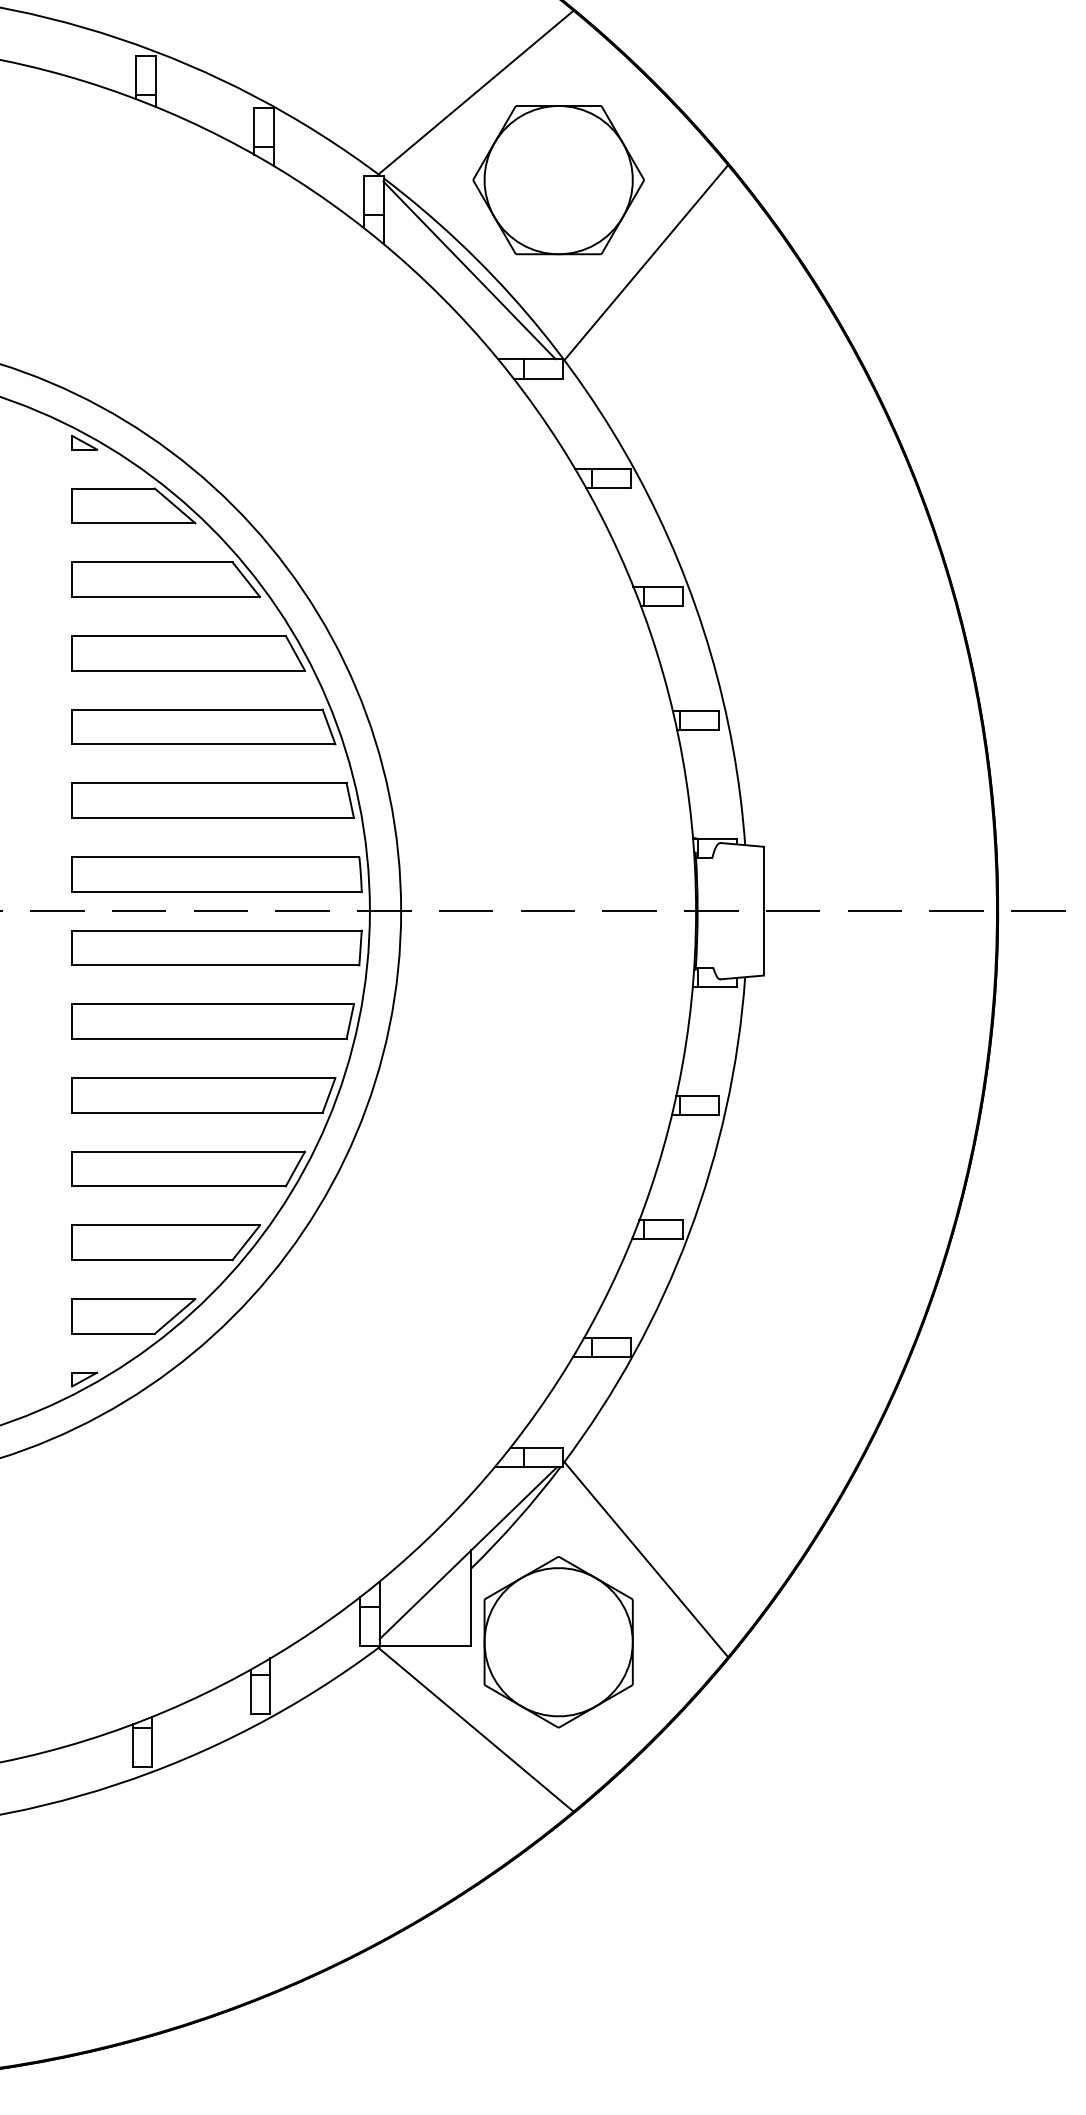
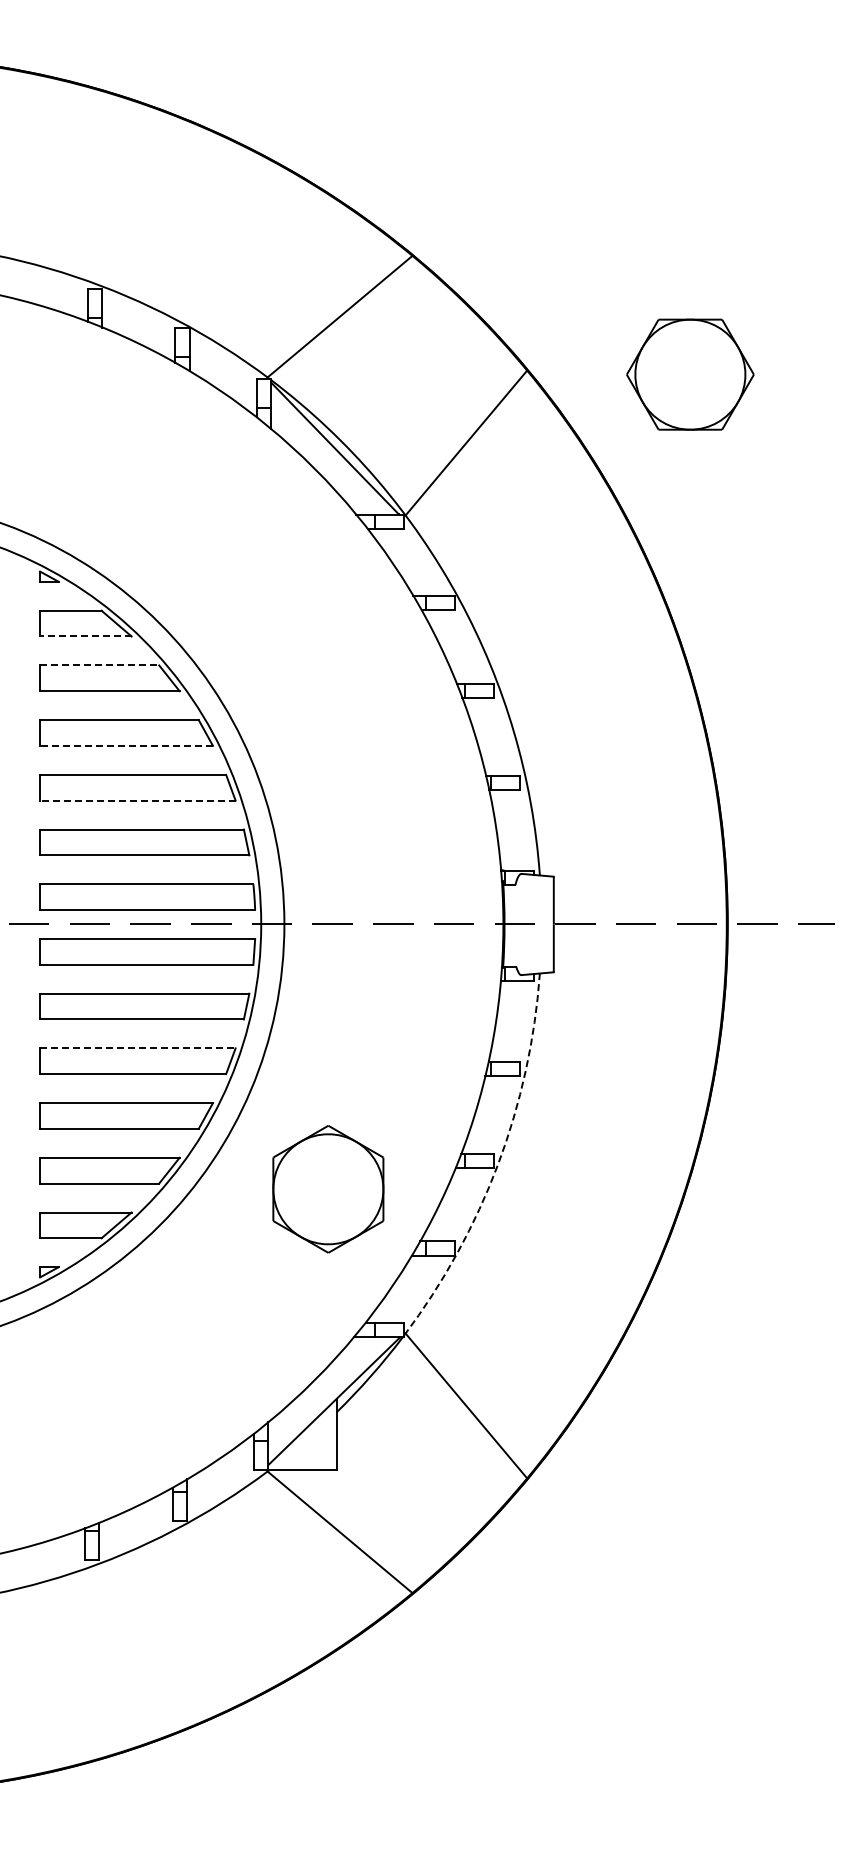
part: (558, 179) -> (690, 374), moved
line: (133, 523) -> (85, 636), solid -> dashed
line: (152, 562) -> (99, 665), solid -> dashed
line: (188, 670) -> (126, 745), solid -> dashed
line: (203, 744) -> (137, 800), solid -> dashed
line: (203, 1078) -> (137, 1048), solid -> dashed
arc: (689, 1234) -> (498, 1164), solid -> dashed
part: (558, 1642) -> (328, 1189), moved

